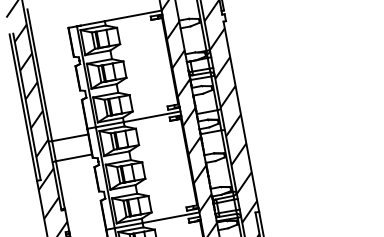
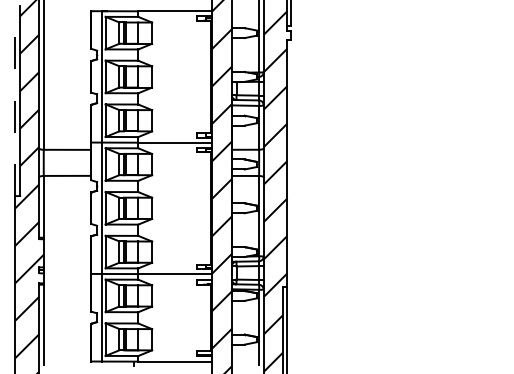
line: (23, 107) -> (15, 100), solid -> dashed

